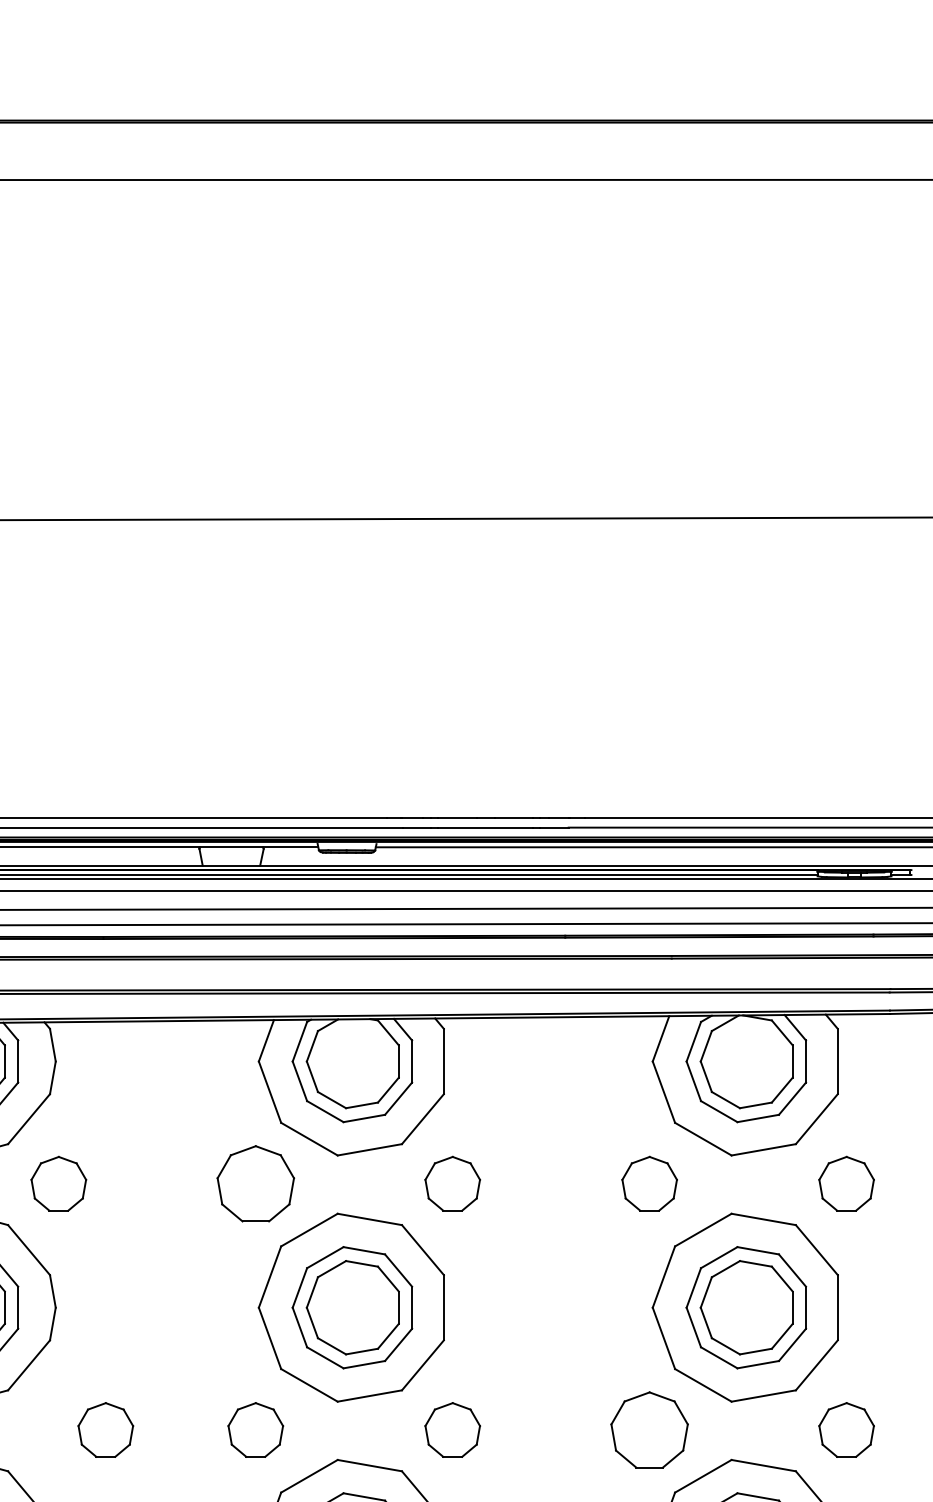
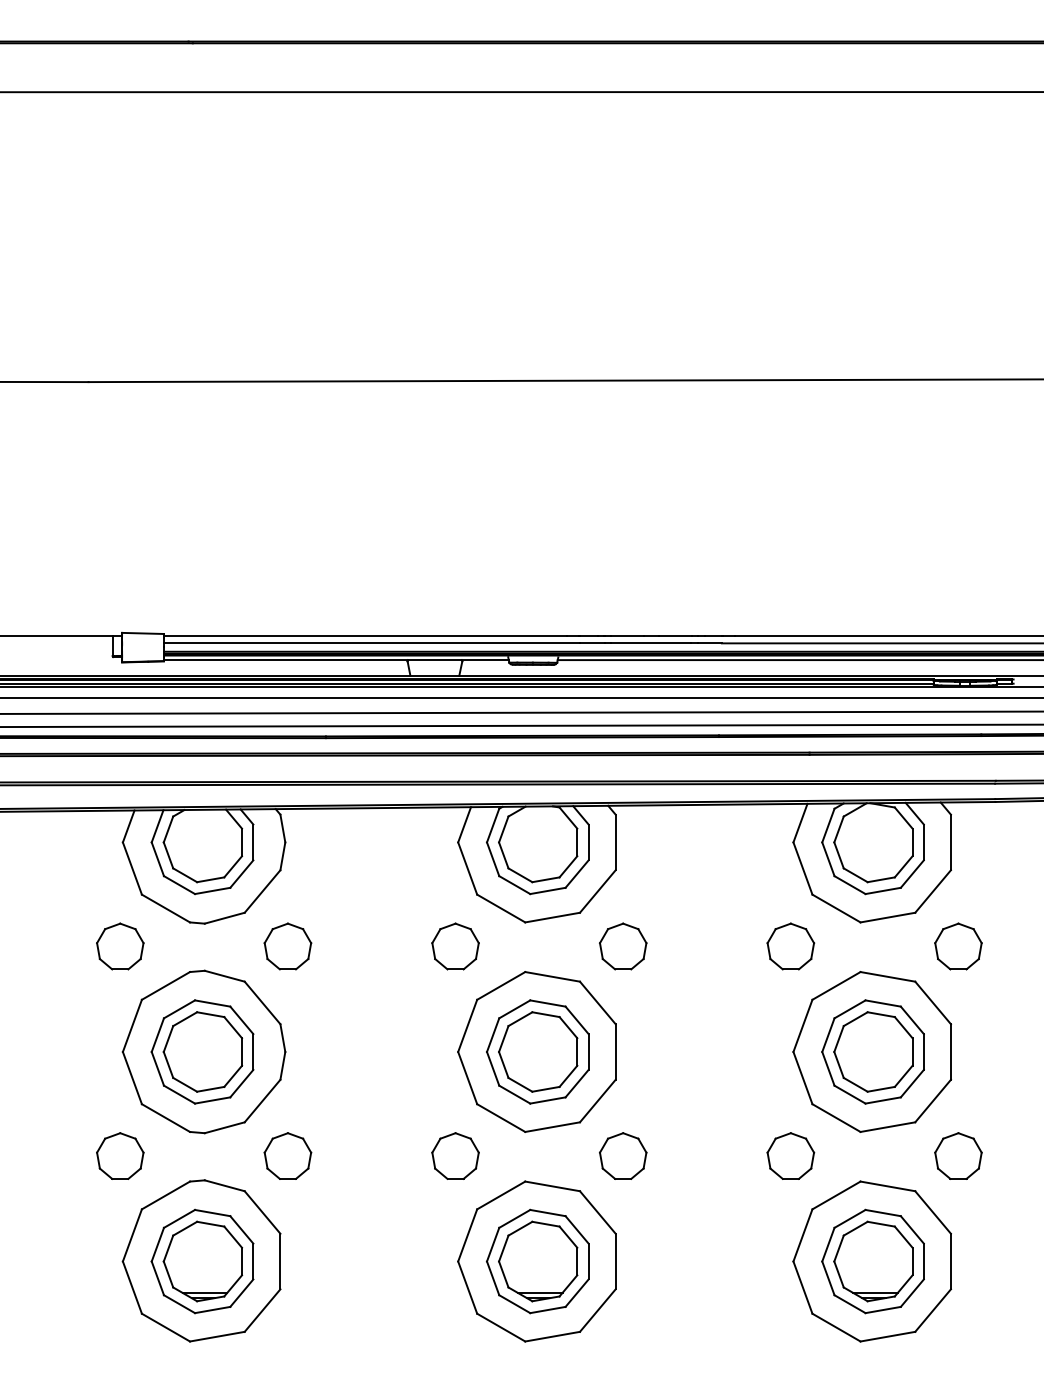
part: (255, 1183) -> (455, 946), size x0.71
part: (105, 1429) -> (287, 1155), moved
part: (649, 1429) -> (790, 1155), size x0.71

